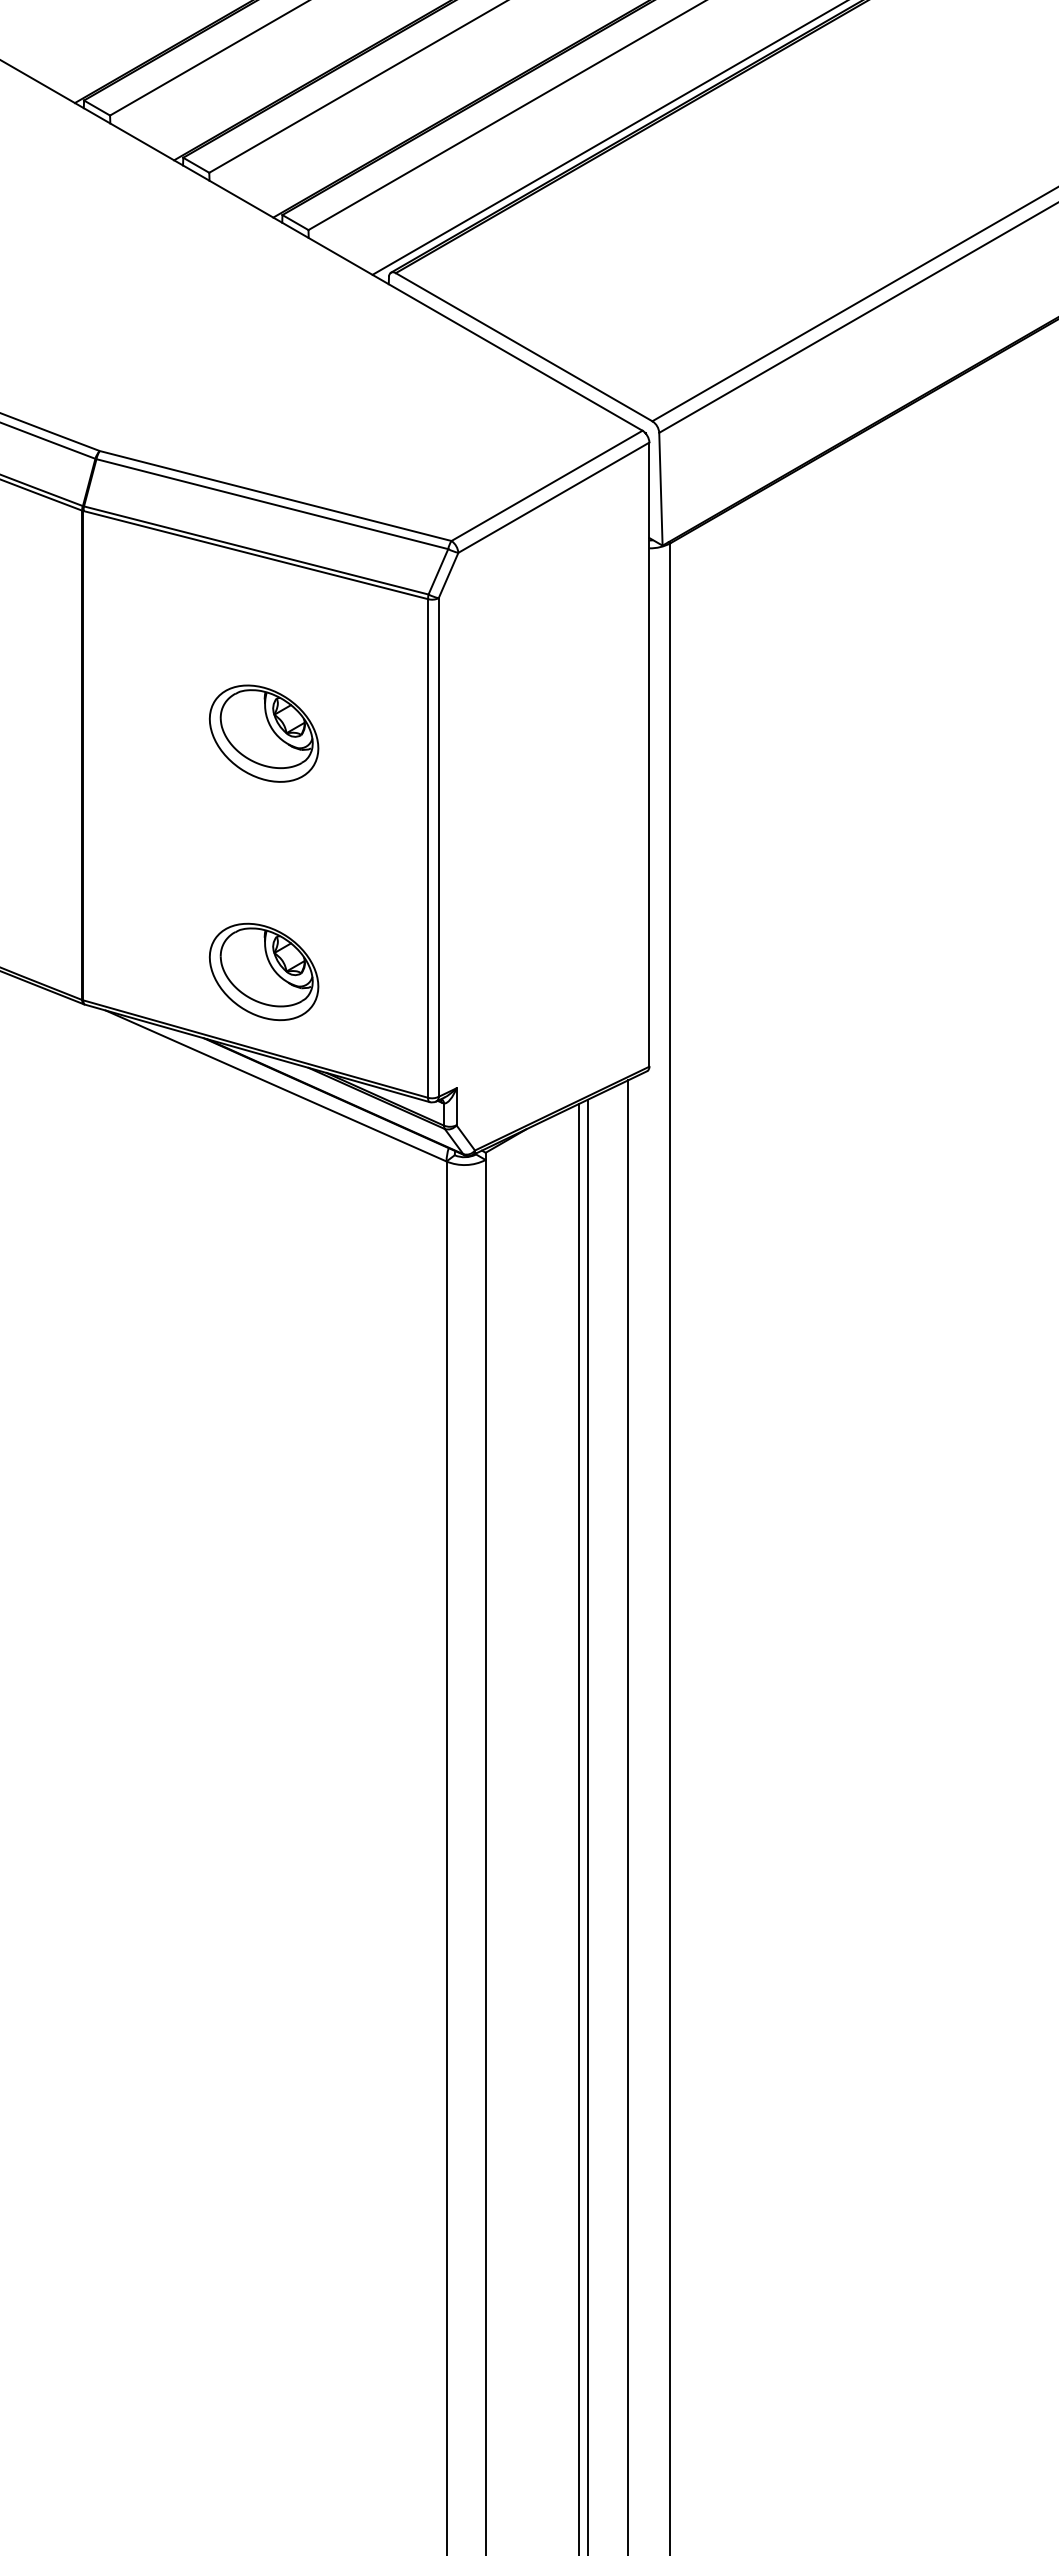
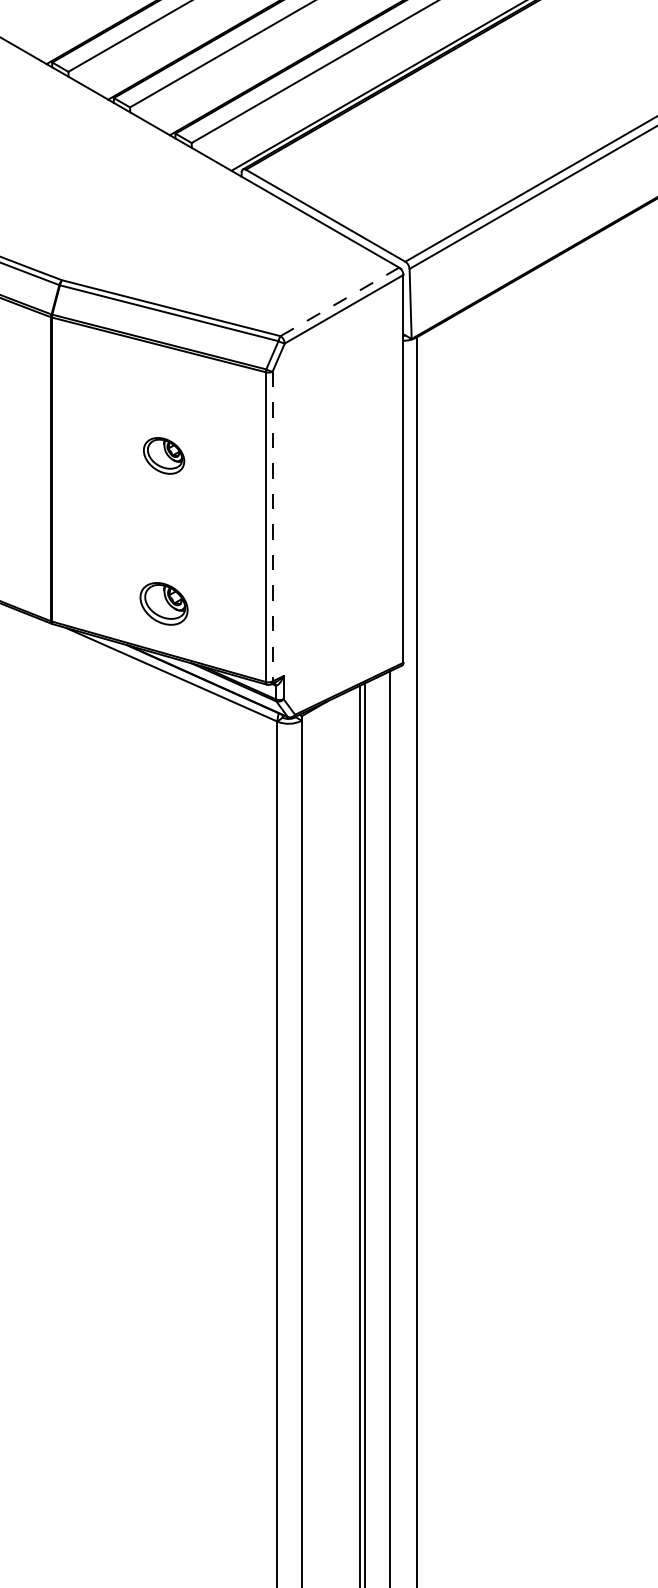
line: (546, 485) -> (339, 301), solid -> dashed
part: (263, 733) -> (163, 455), size x0.6
line: (438, 847) -> (272, 526), solid -> dashed
part: (263, 971) -> (163, 603), size x0.7

